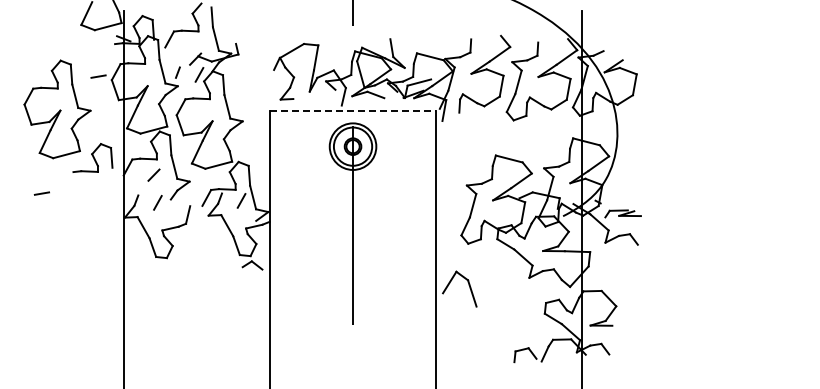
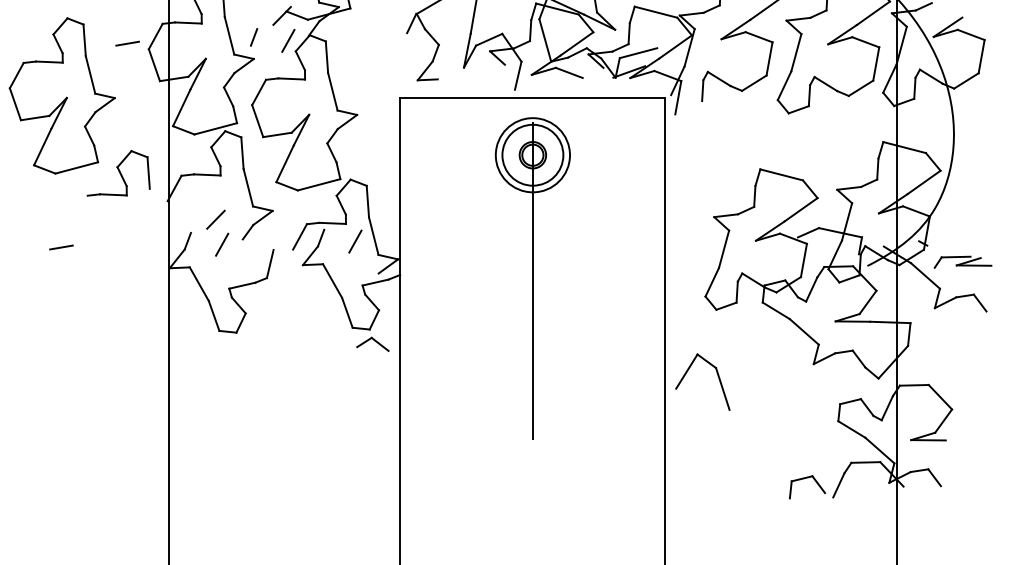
line: (353, 110) -> (533, 97), dashed -> solid
line: (153, 174) -> (215, 218), moved
line: (41, 193) -> (60, 247), moved

